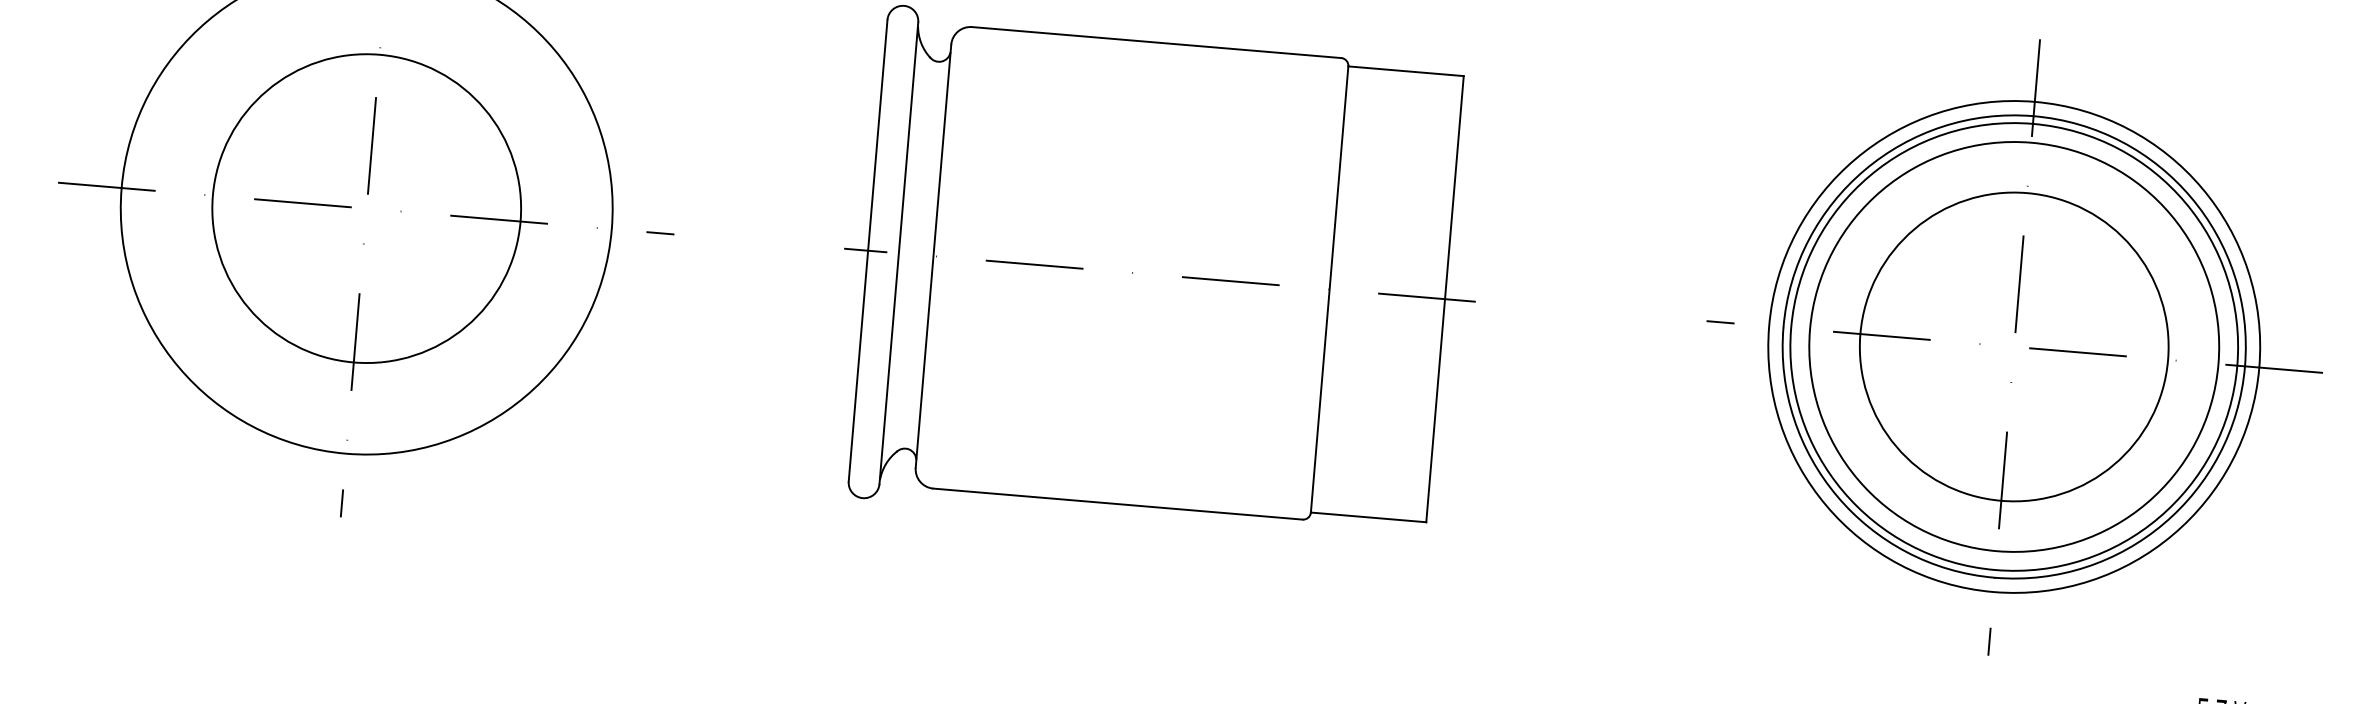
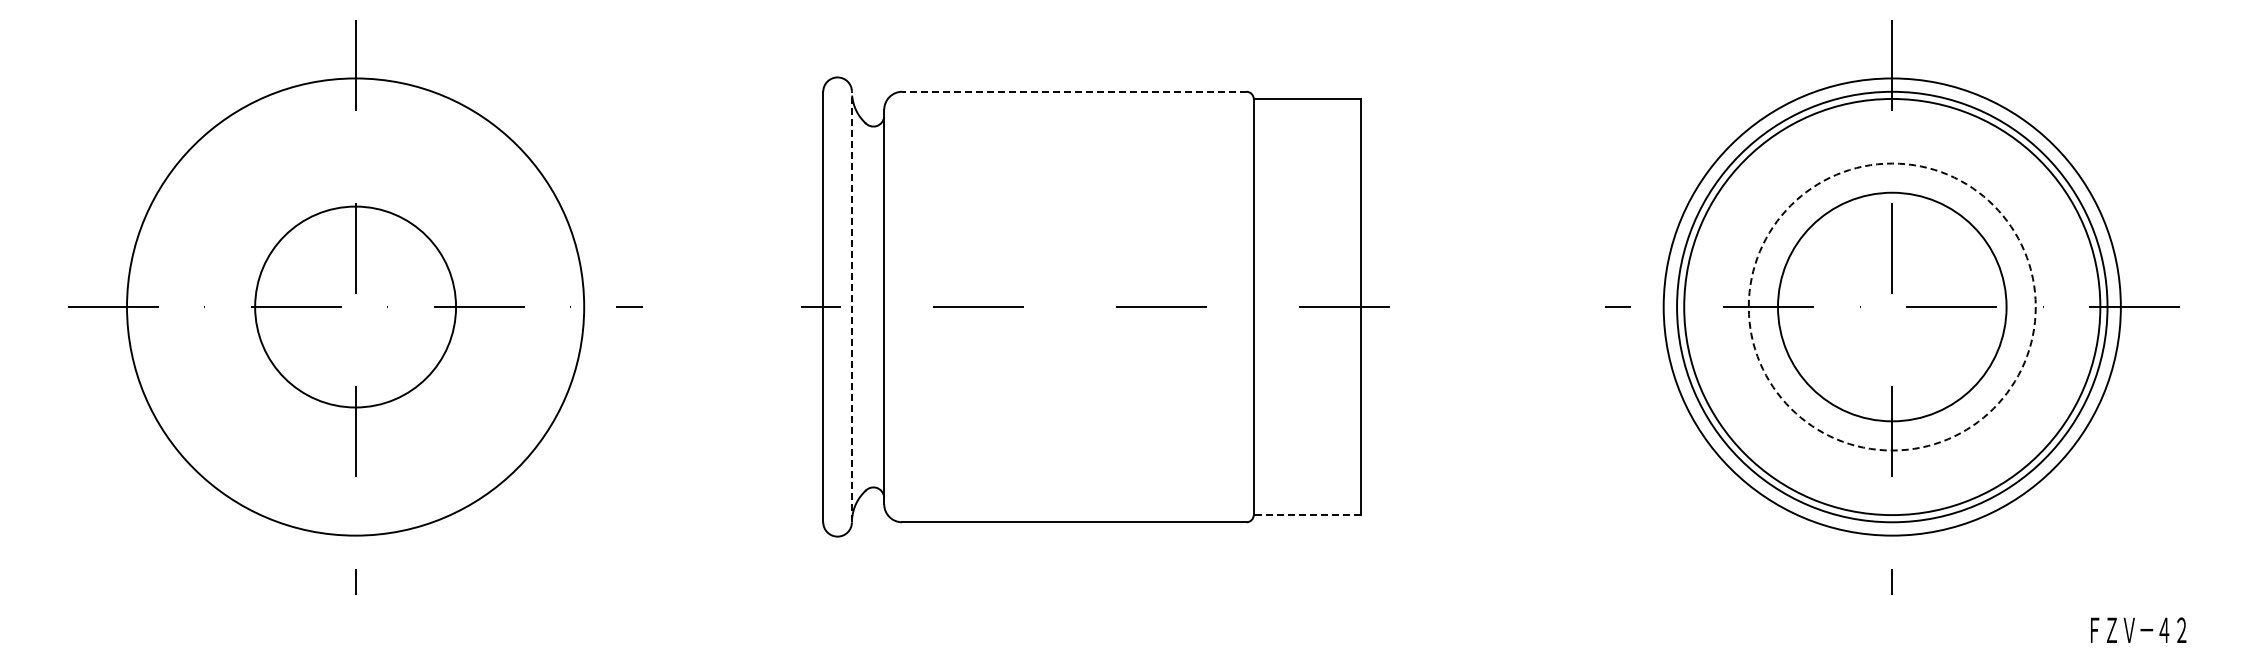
line: (1155, 42) -> (1073, 91), solid -> dashed
circle: (366, 208) -> (355, 306), size x0.7
line: (898, 252) -> (851, 306), solid -> dashed
circle: (2013, 346) -> (1891, 306), size x0.6
circle: (2013, 346) -> (1891, 306), solid -> dashed
line: (1368, 517) -> (1307, 515), solid -> dashed

